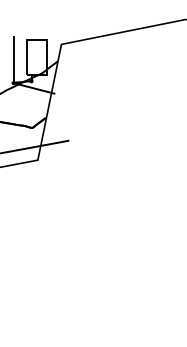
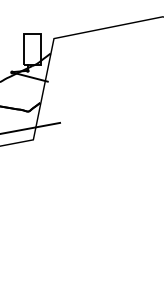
line: (13, 59) -> (12, 51), removed

